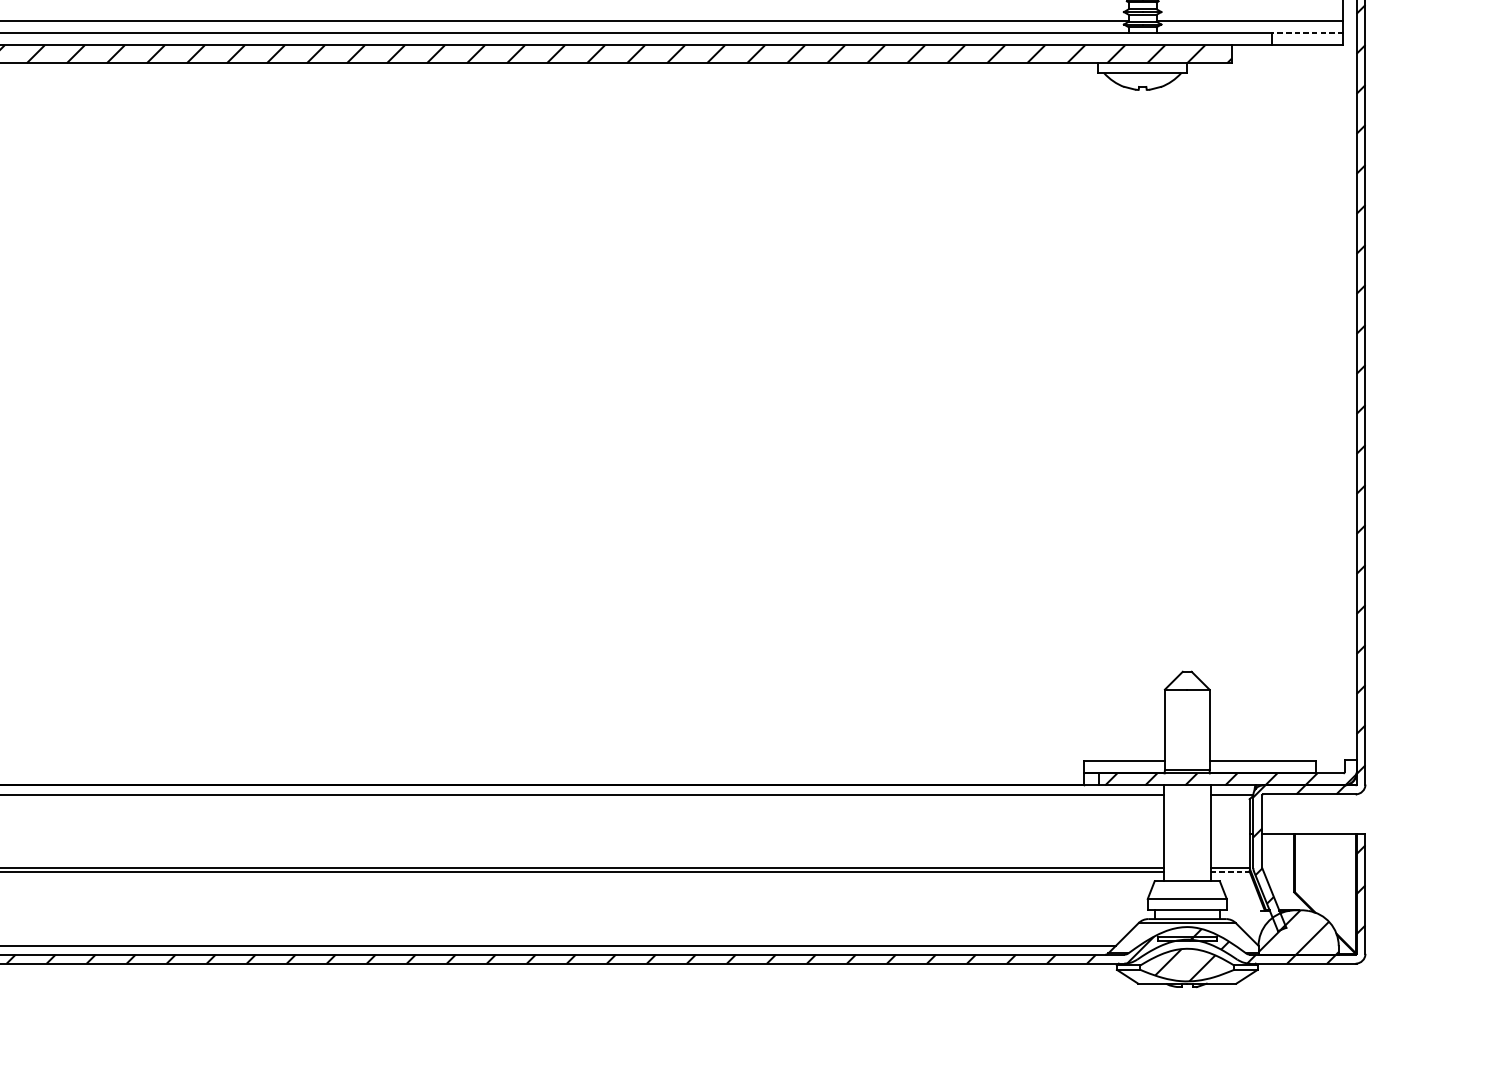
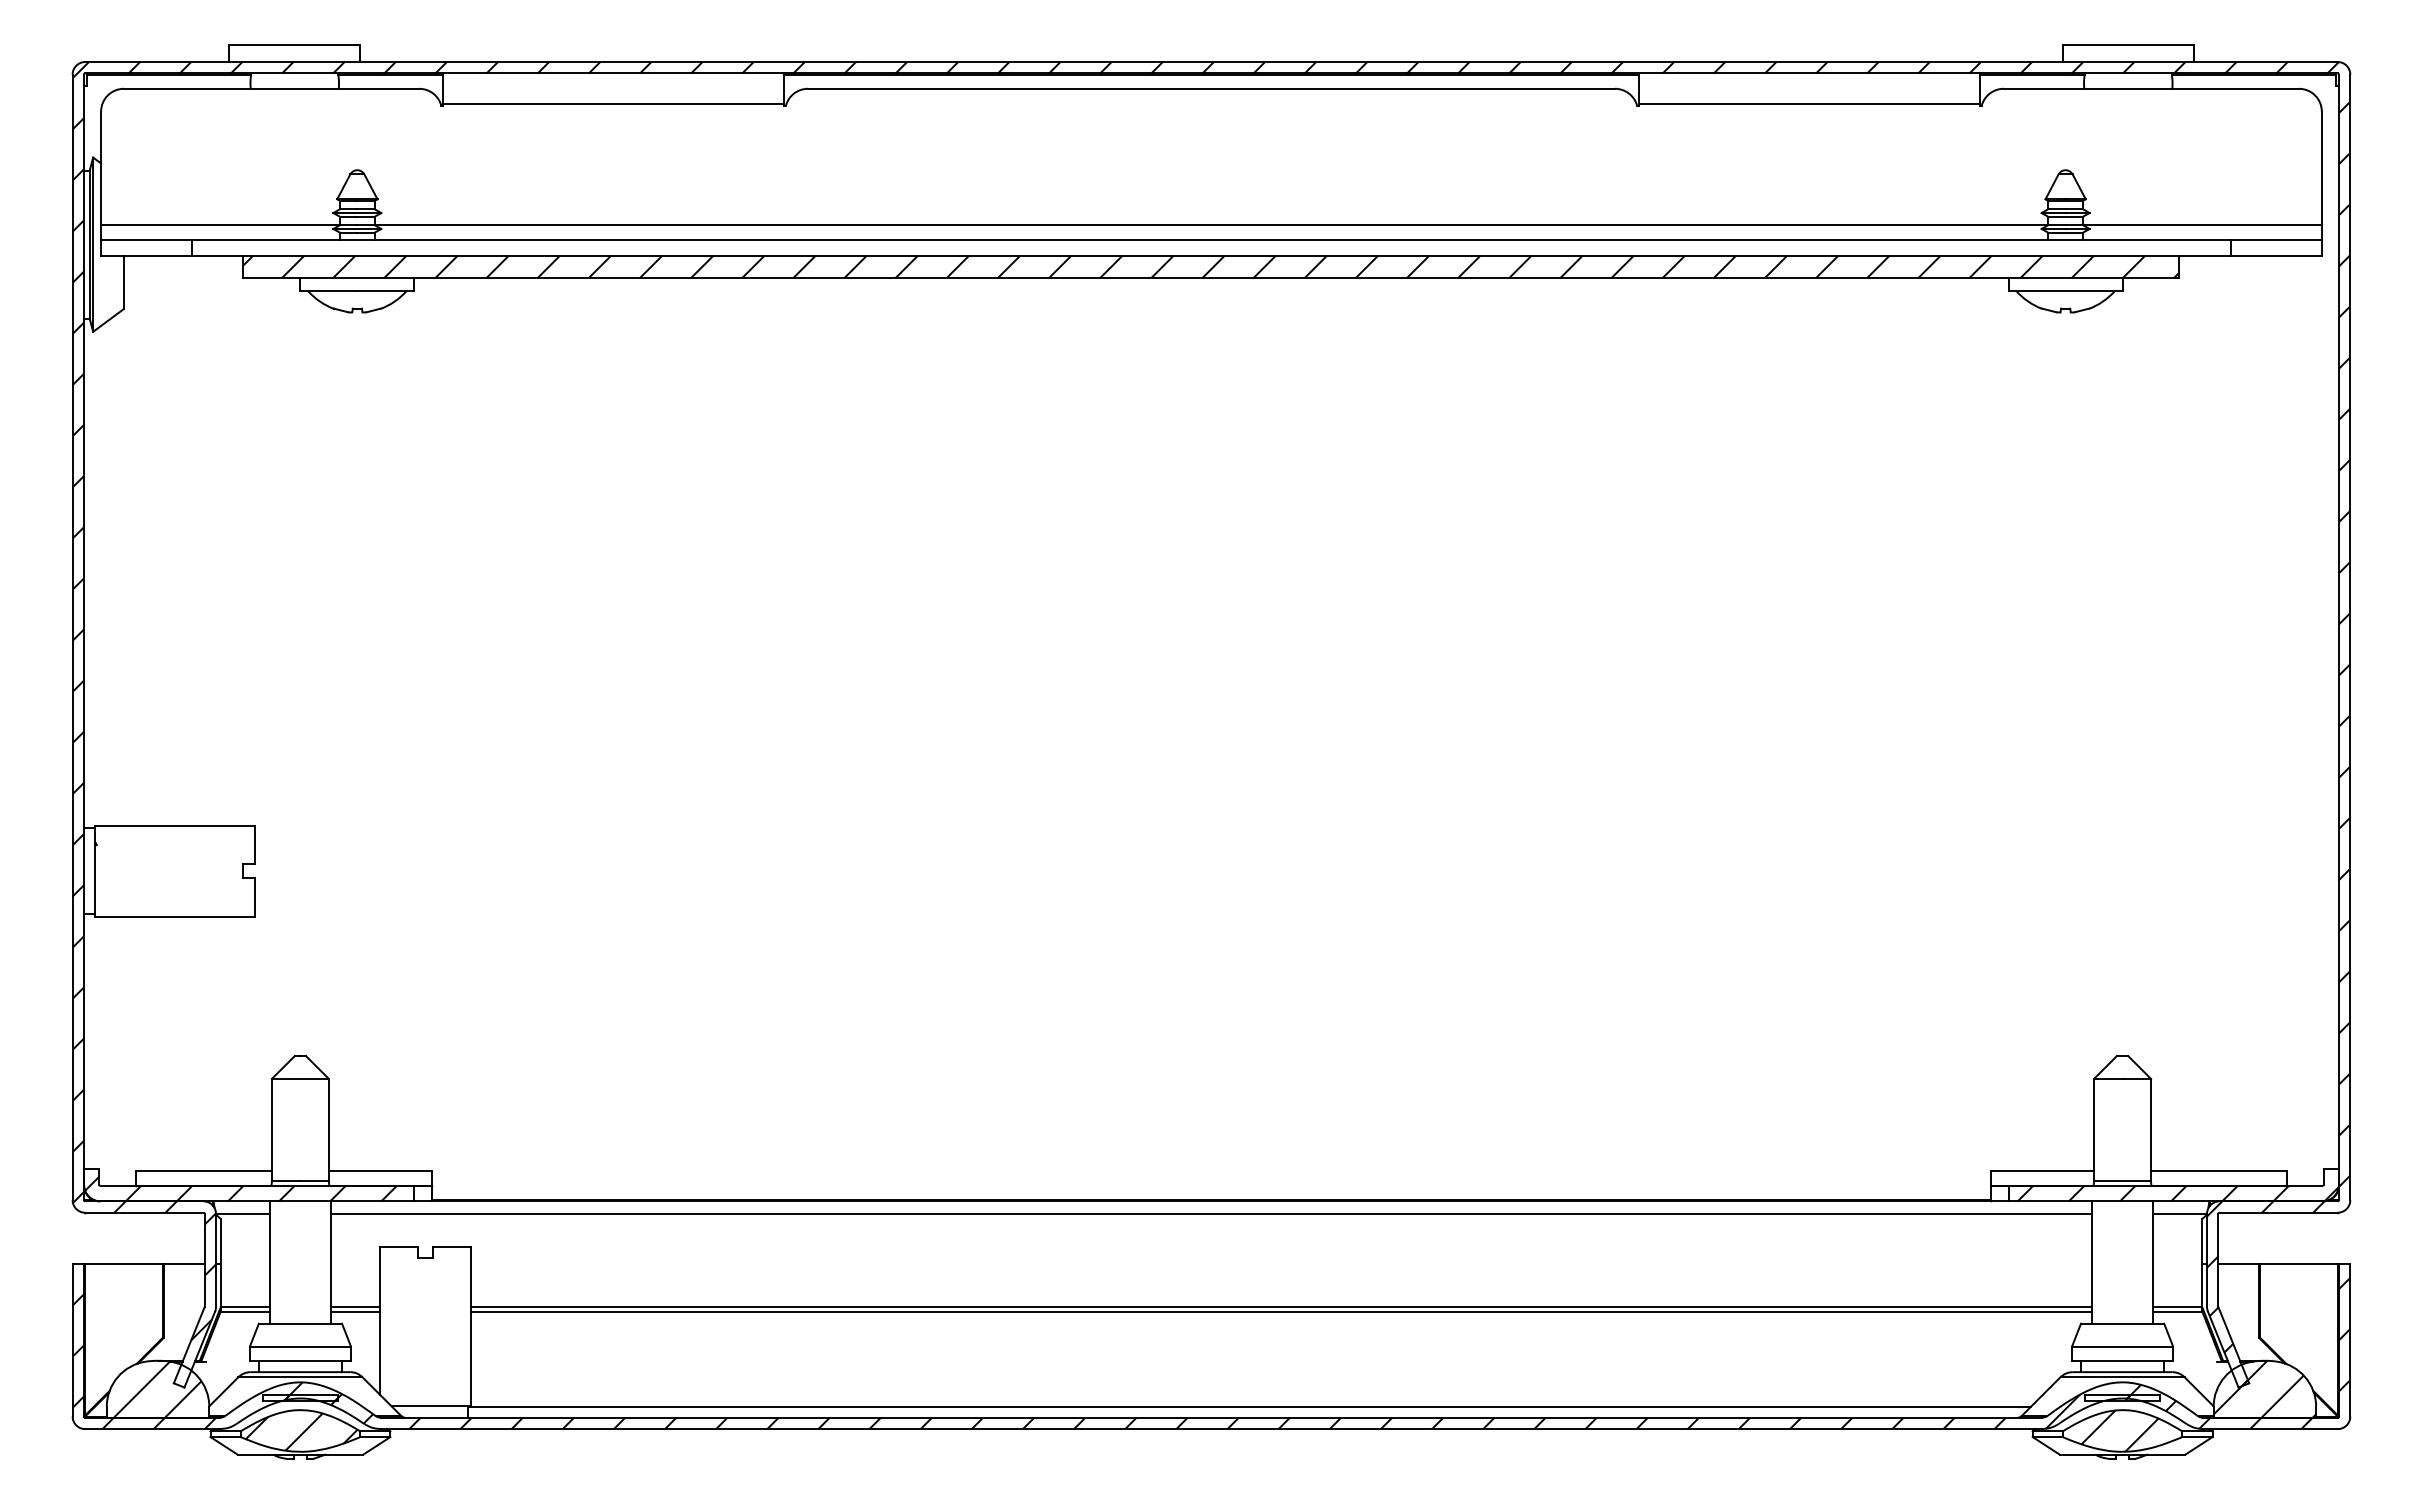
line: (1307, 33) -> (2276, 240), dashed -> solid
line: (1230, 871) -> (2177, 1311), dashed -> solid

